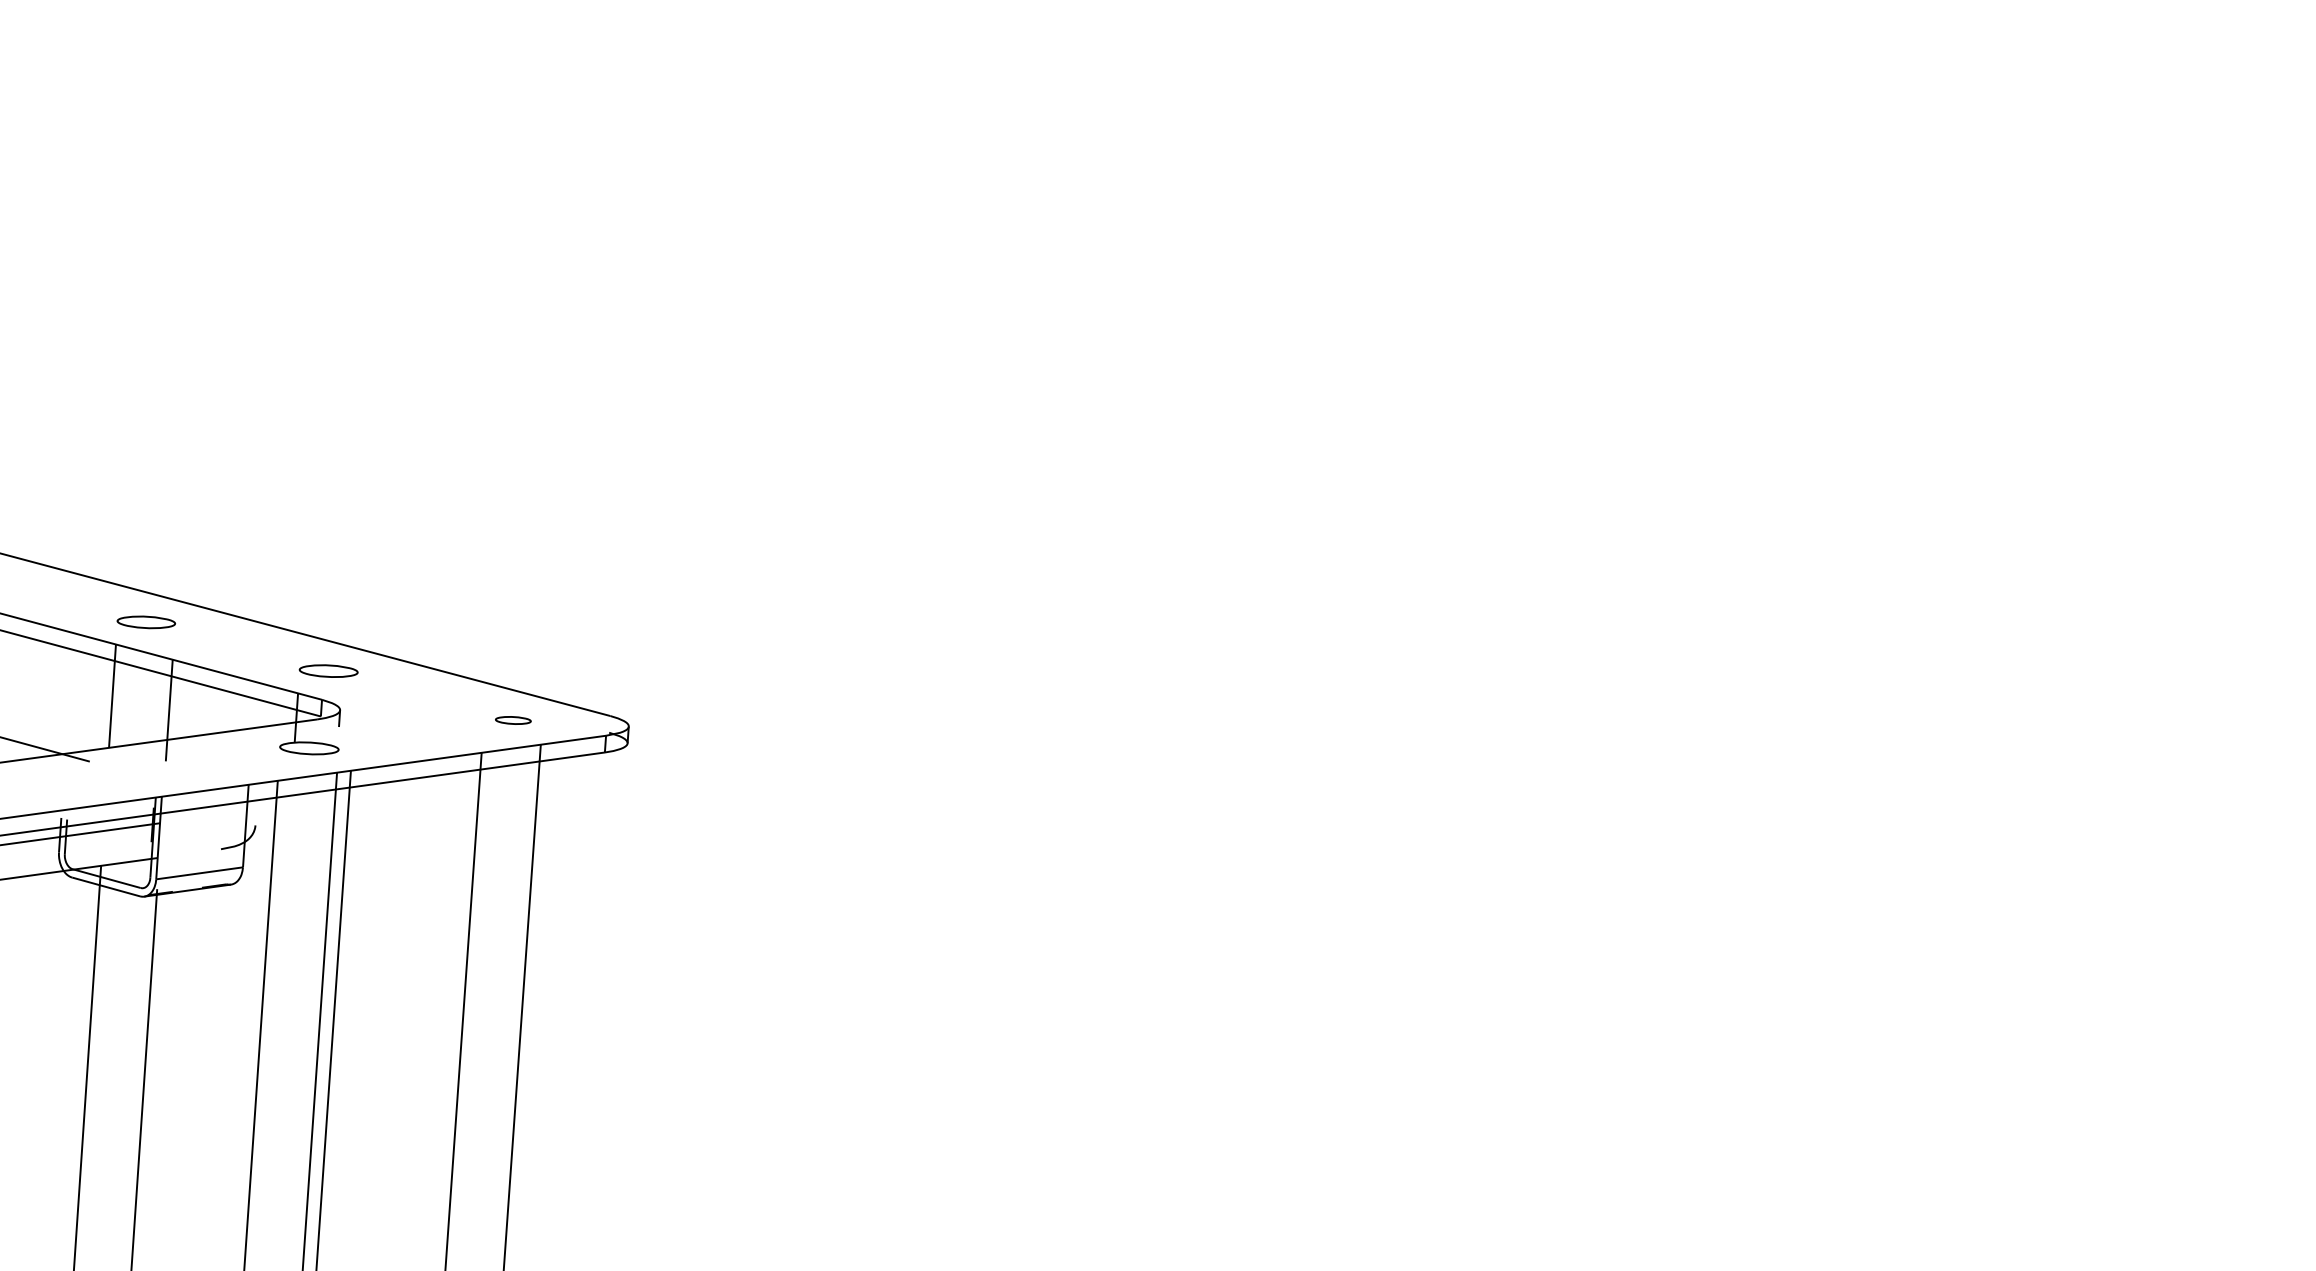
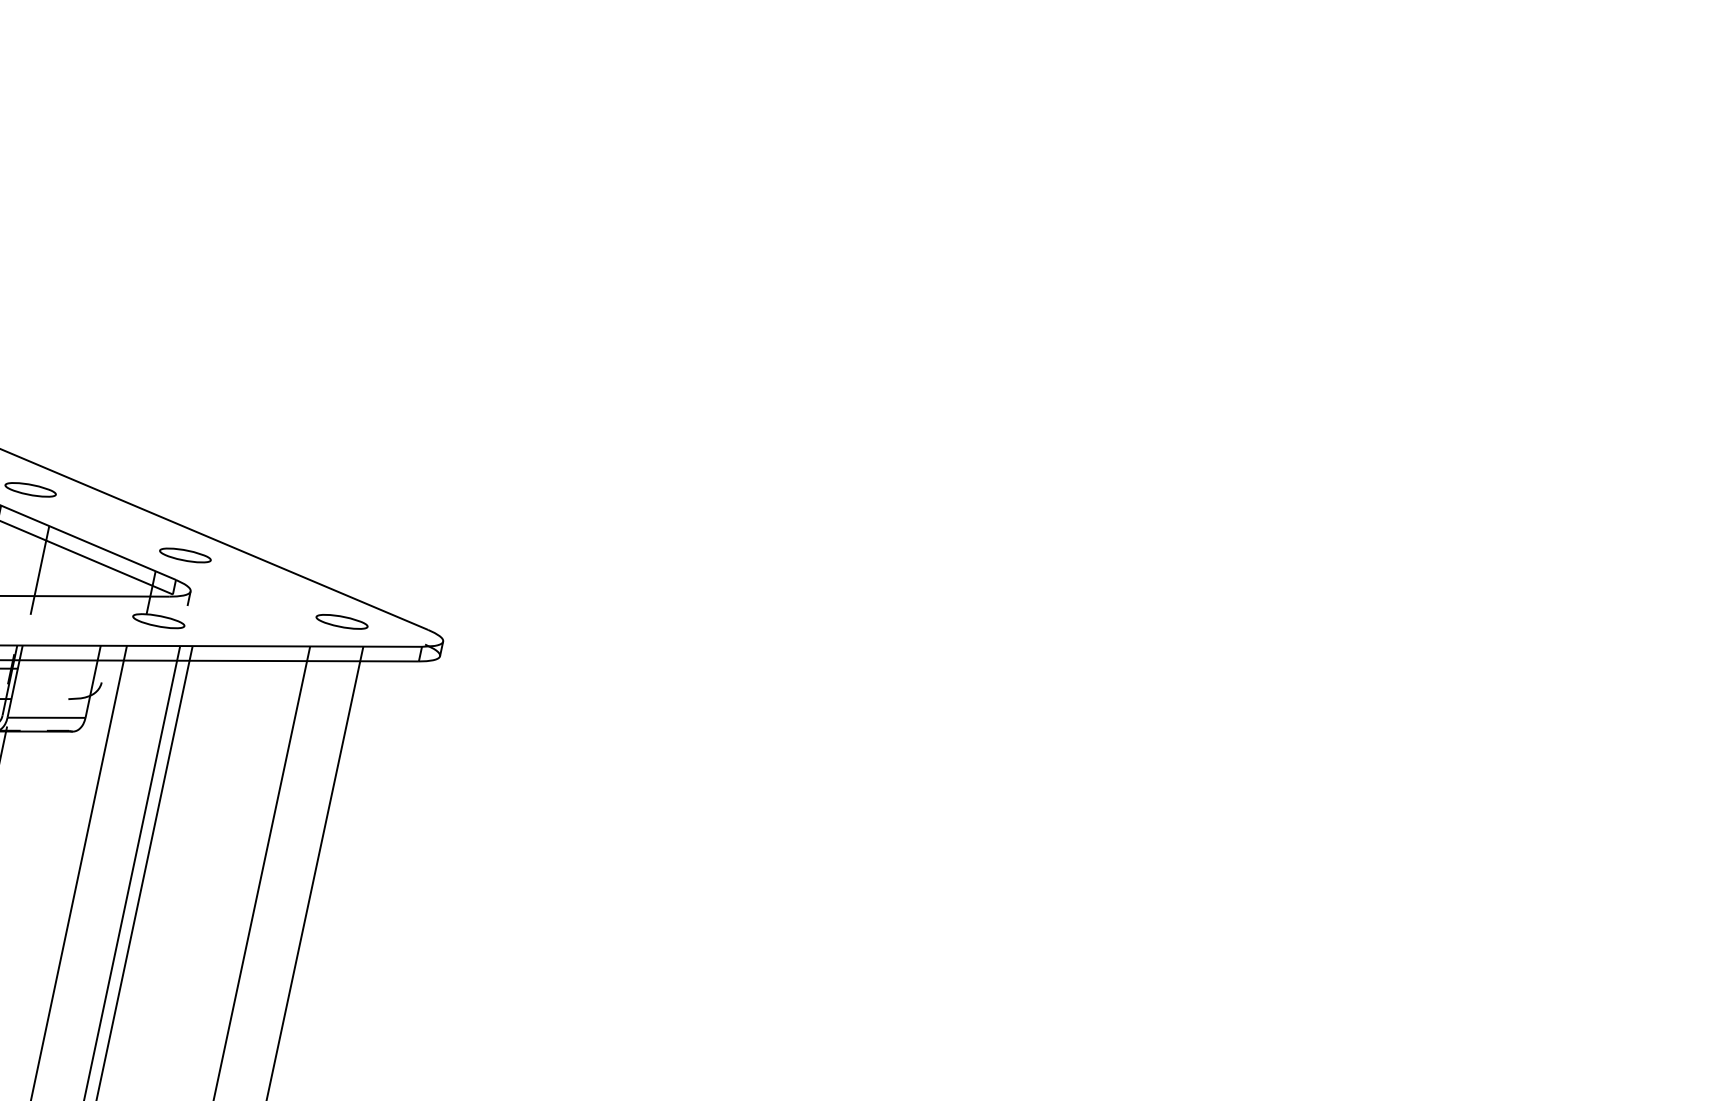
part: (513, 720) -> (342, 621), size x1.67

